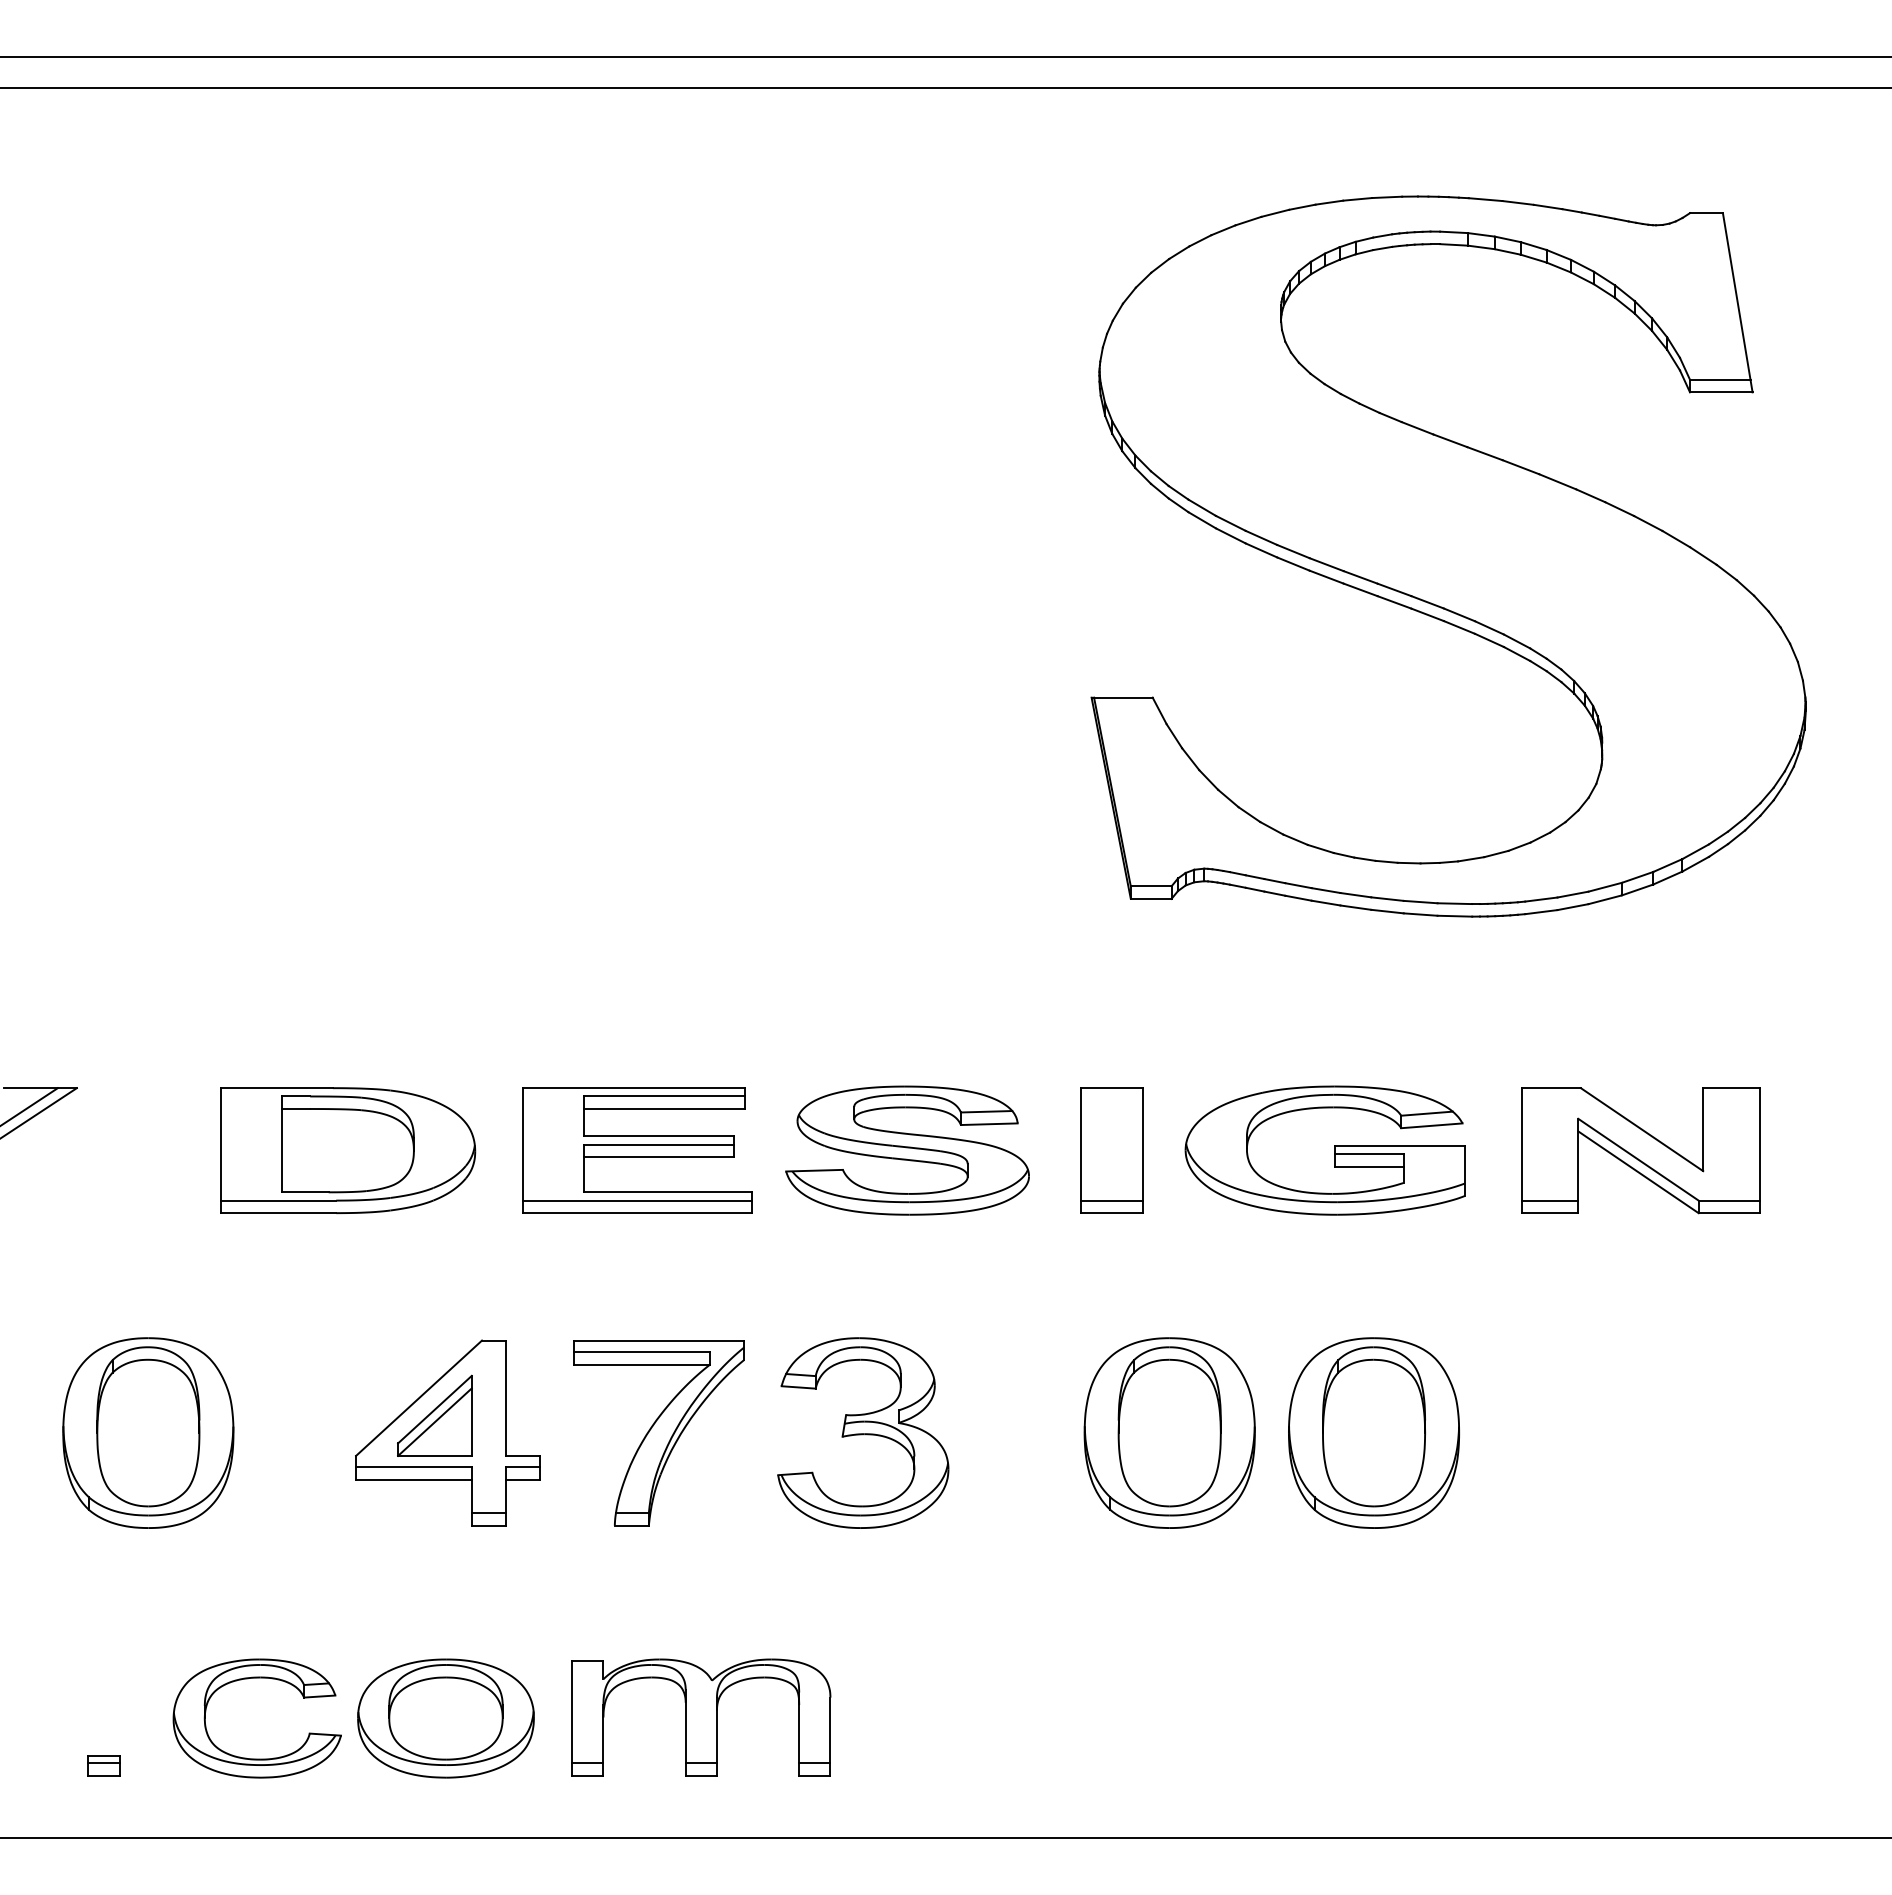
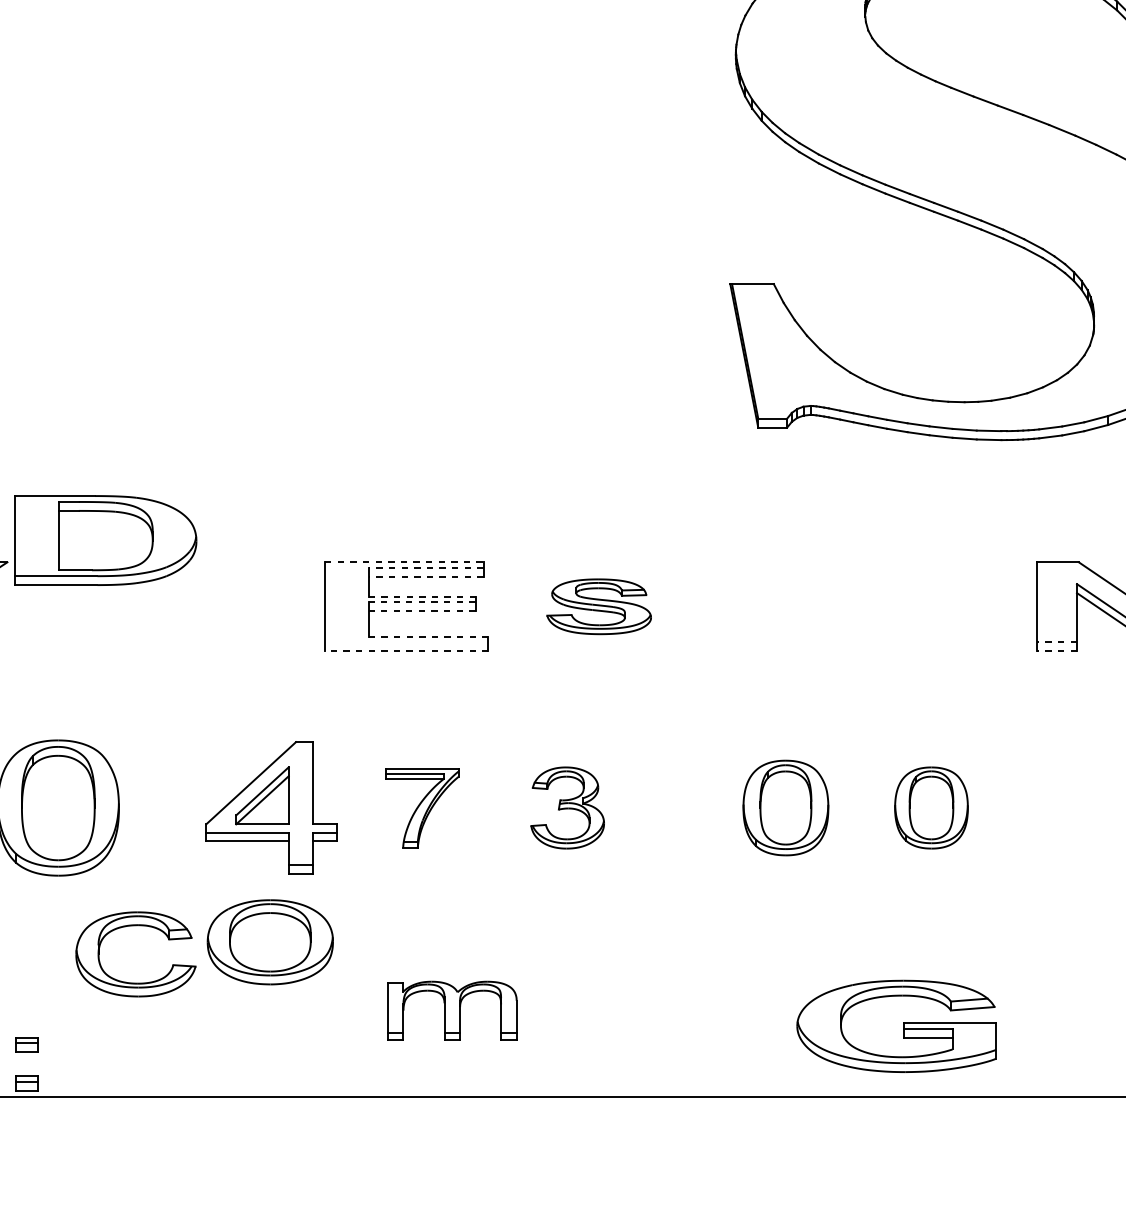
line: (634, 1088) -> (404, 562), solid -> dashed
line: (664, 1096) -> (426, 568), solid -> dashed
line: (664, 1108) -> (426, 576), solid -> dashed
line: (659, 1136) -> (422, 596), solid -> dashed
line: (659, 1144) -> (422, 602), solid -> dashed
part: (348, 1150) -> (106, 540), moved
part: (907, 1150) -> (599, 606), size x0.6
part: (1111, 1150) -> (744, 606), removed
part: (1334, 1150) -> (903, 1026), moved
line: (659, 1157) -> (422, 611), solid -> dashed
line: (668, 1192) -> (428, 636), solid -> dashed
line: (637, 1200) -> (406, 642), removed
line: (1549, 1200) -> (1056, 642), solid -> dashed
line: (637, 1213) -> (406, 651), solid -> dashed
line: (1549, 1213) -> (1056, 651), solid -> dashed
part: (863, 1432) -> (567, 807), size x0.6
part: (1169, 1432) -> (785, 807), size x0.7
part: (1373, 1432) -> (931, 807), size x0.6
part: (658, 1433) -> (421, 808), size x0.6
part: (256, 1678) -> (135, 925), moved
part: (701, 1717) -> (452, 1010), size x0.7
part: (445, 1718) -> (270, 942), moved
part: (103, 1819) -> (26, 1083), added

